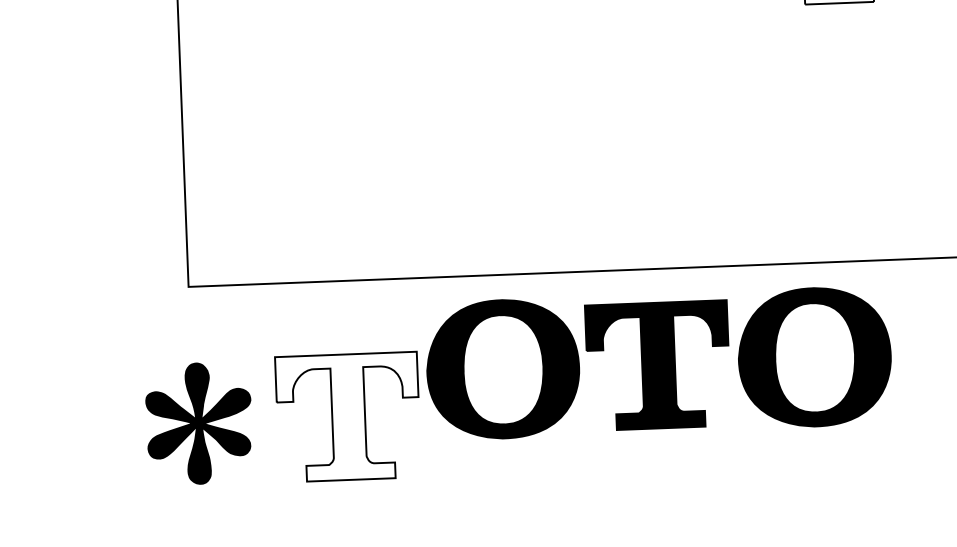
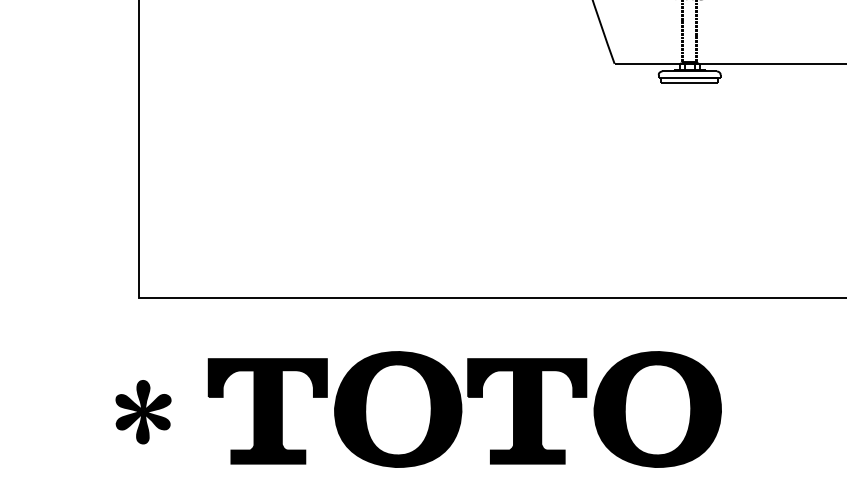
part: (658, 363) -> (527, 409), moved
fill: (347, 417) -> (267, 411), added
part: (199, 424) -> (143, 412), size x0.62

